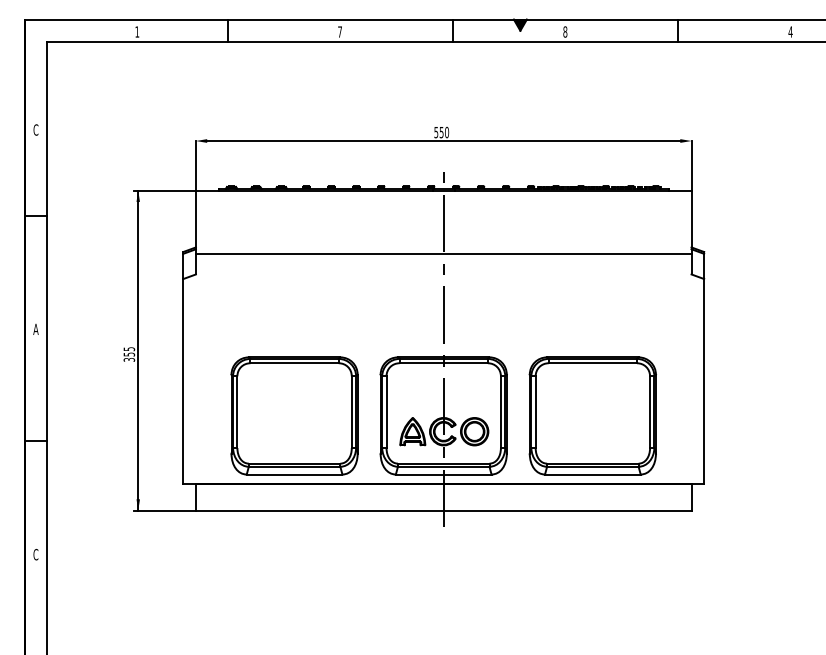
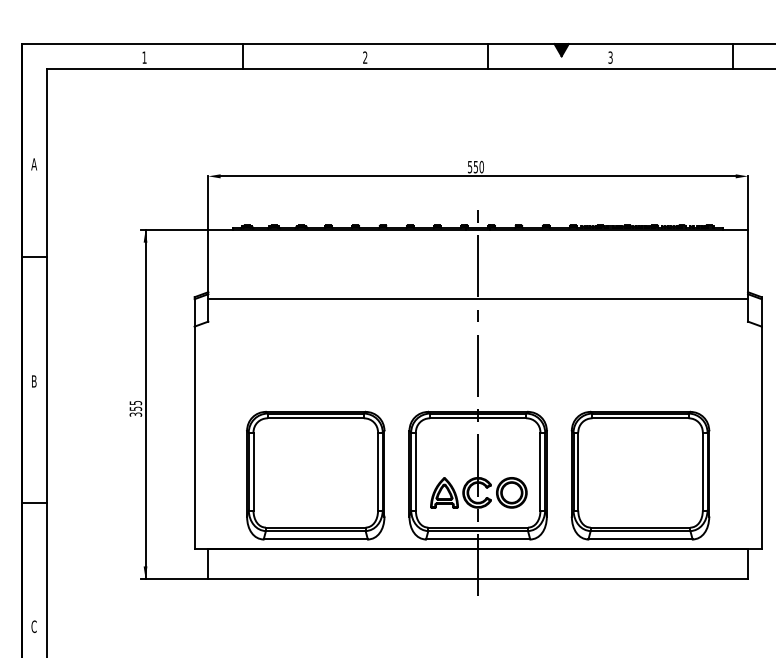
text: (339, 31) -> (364, 57), 7 -> 2
text: (565, 31) -> (610, 57), 8 -> 3
text: (35, 129) -> (33, 163), C -> A
text: (35, 328) -> (33, 380), A -> B

